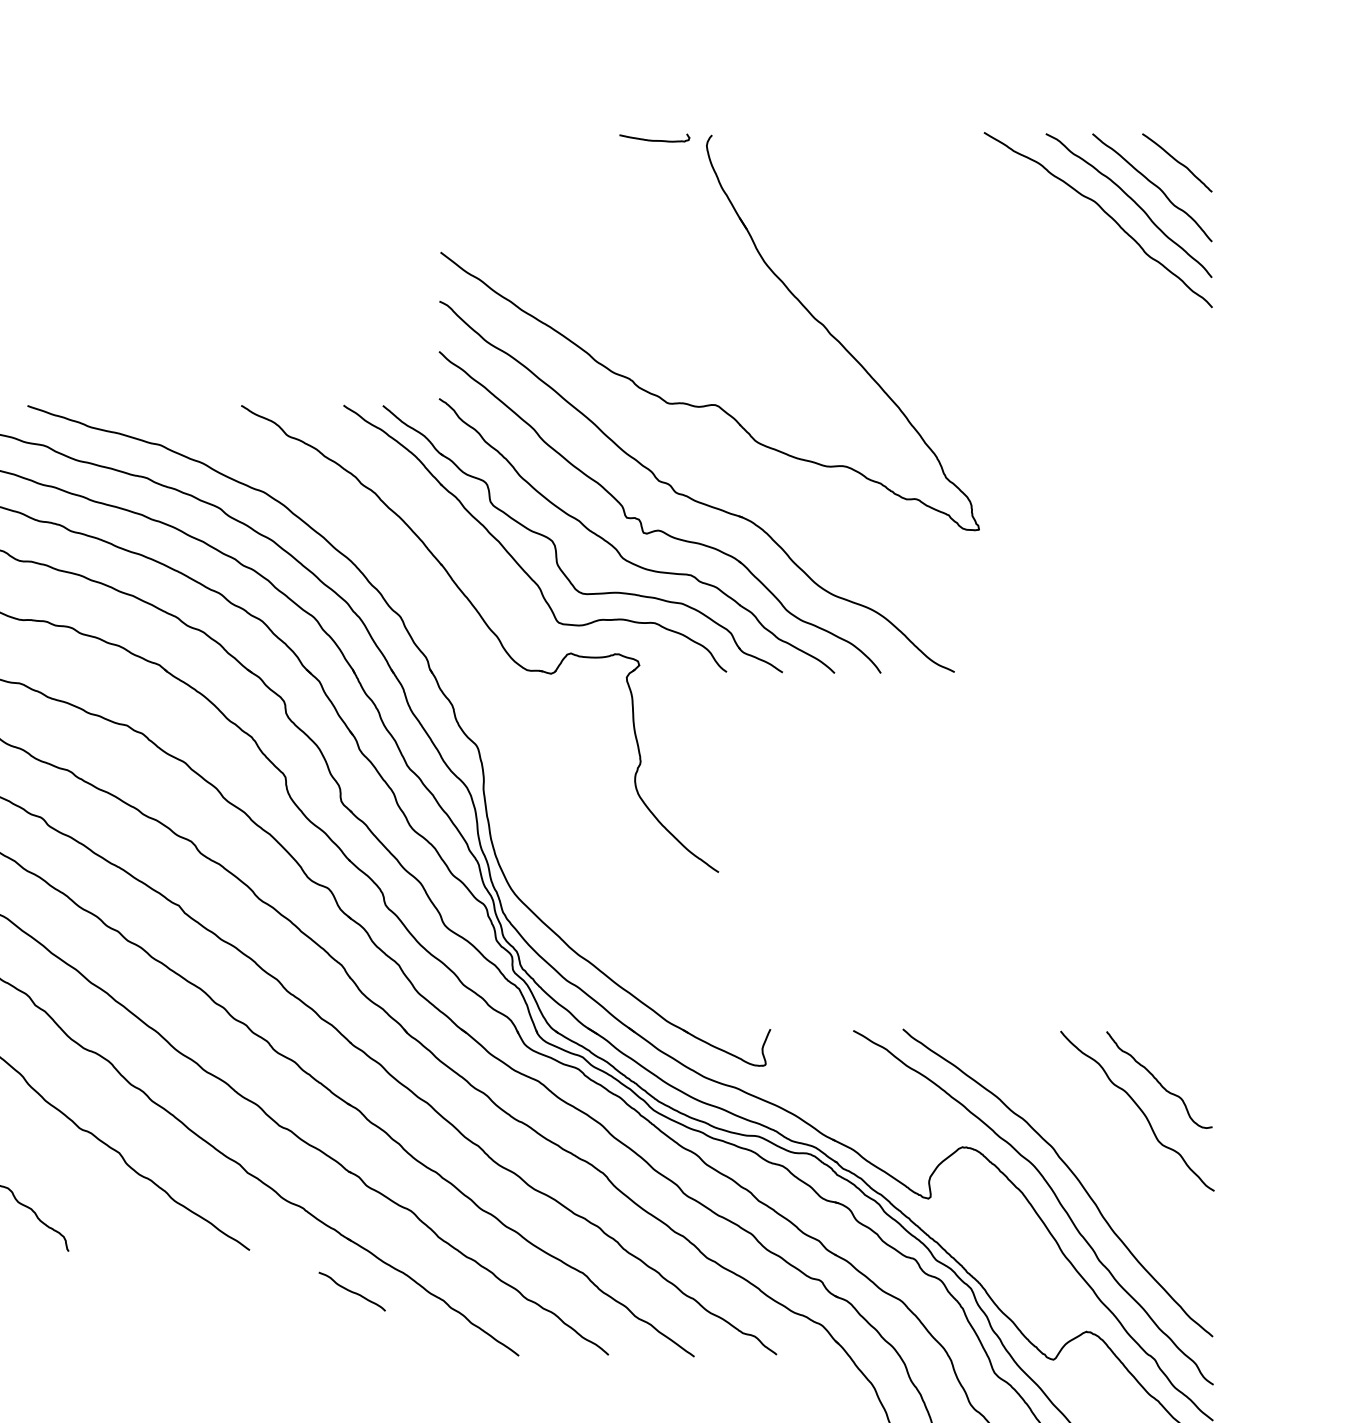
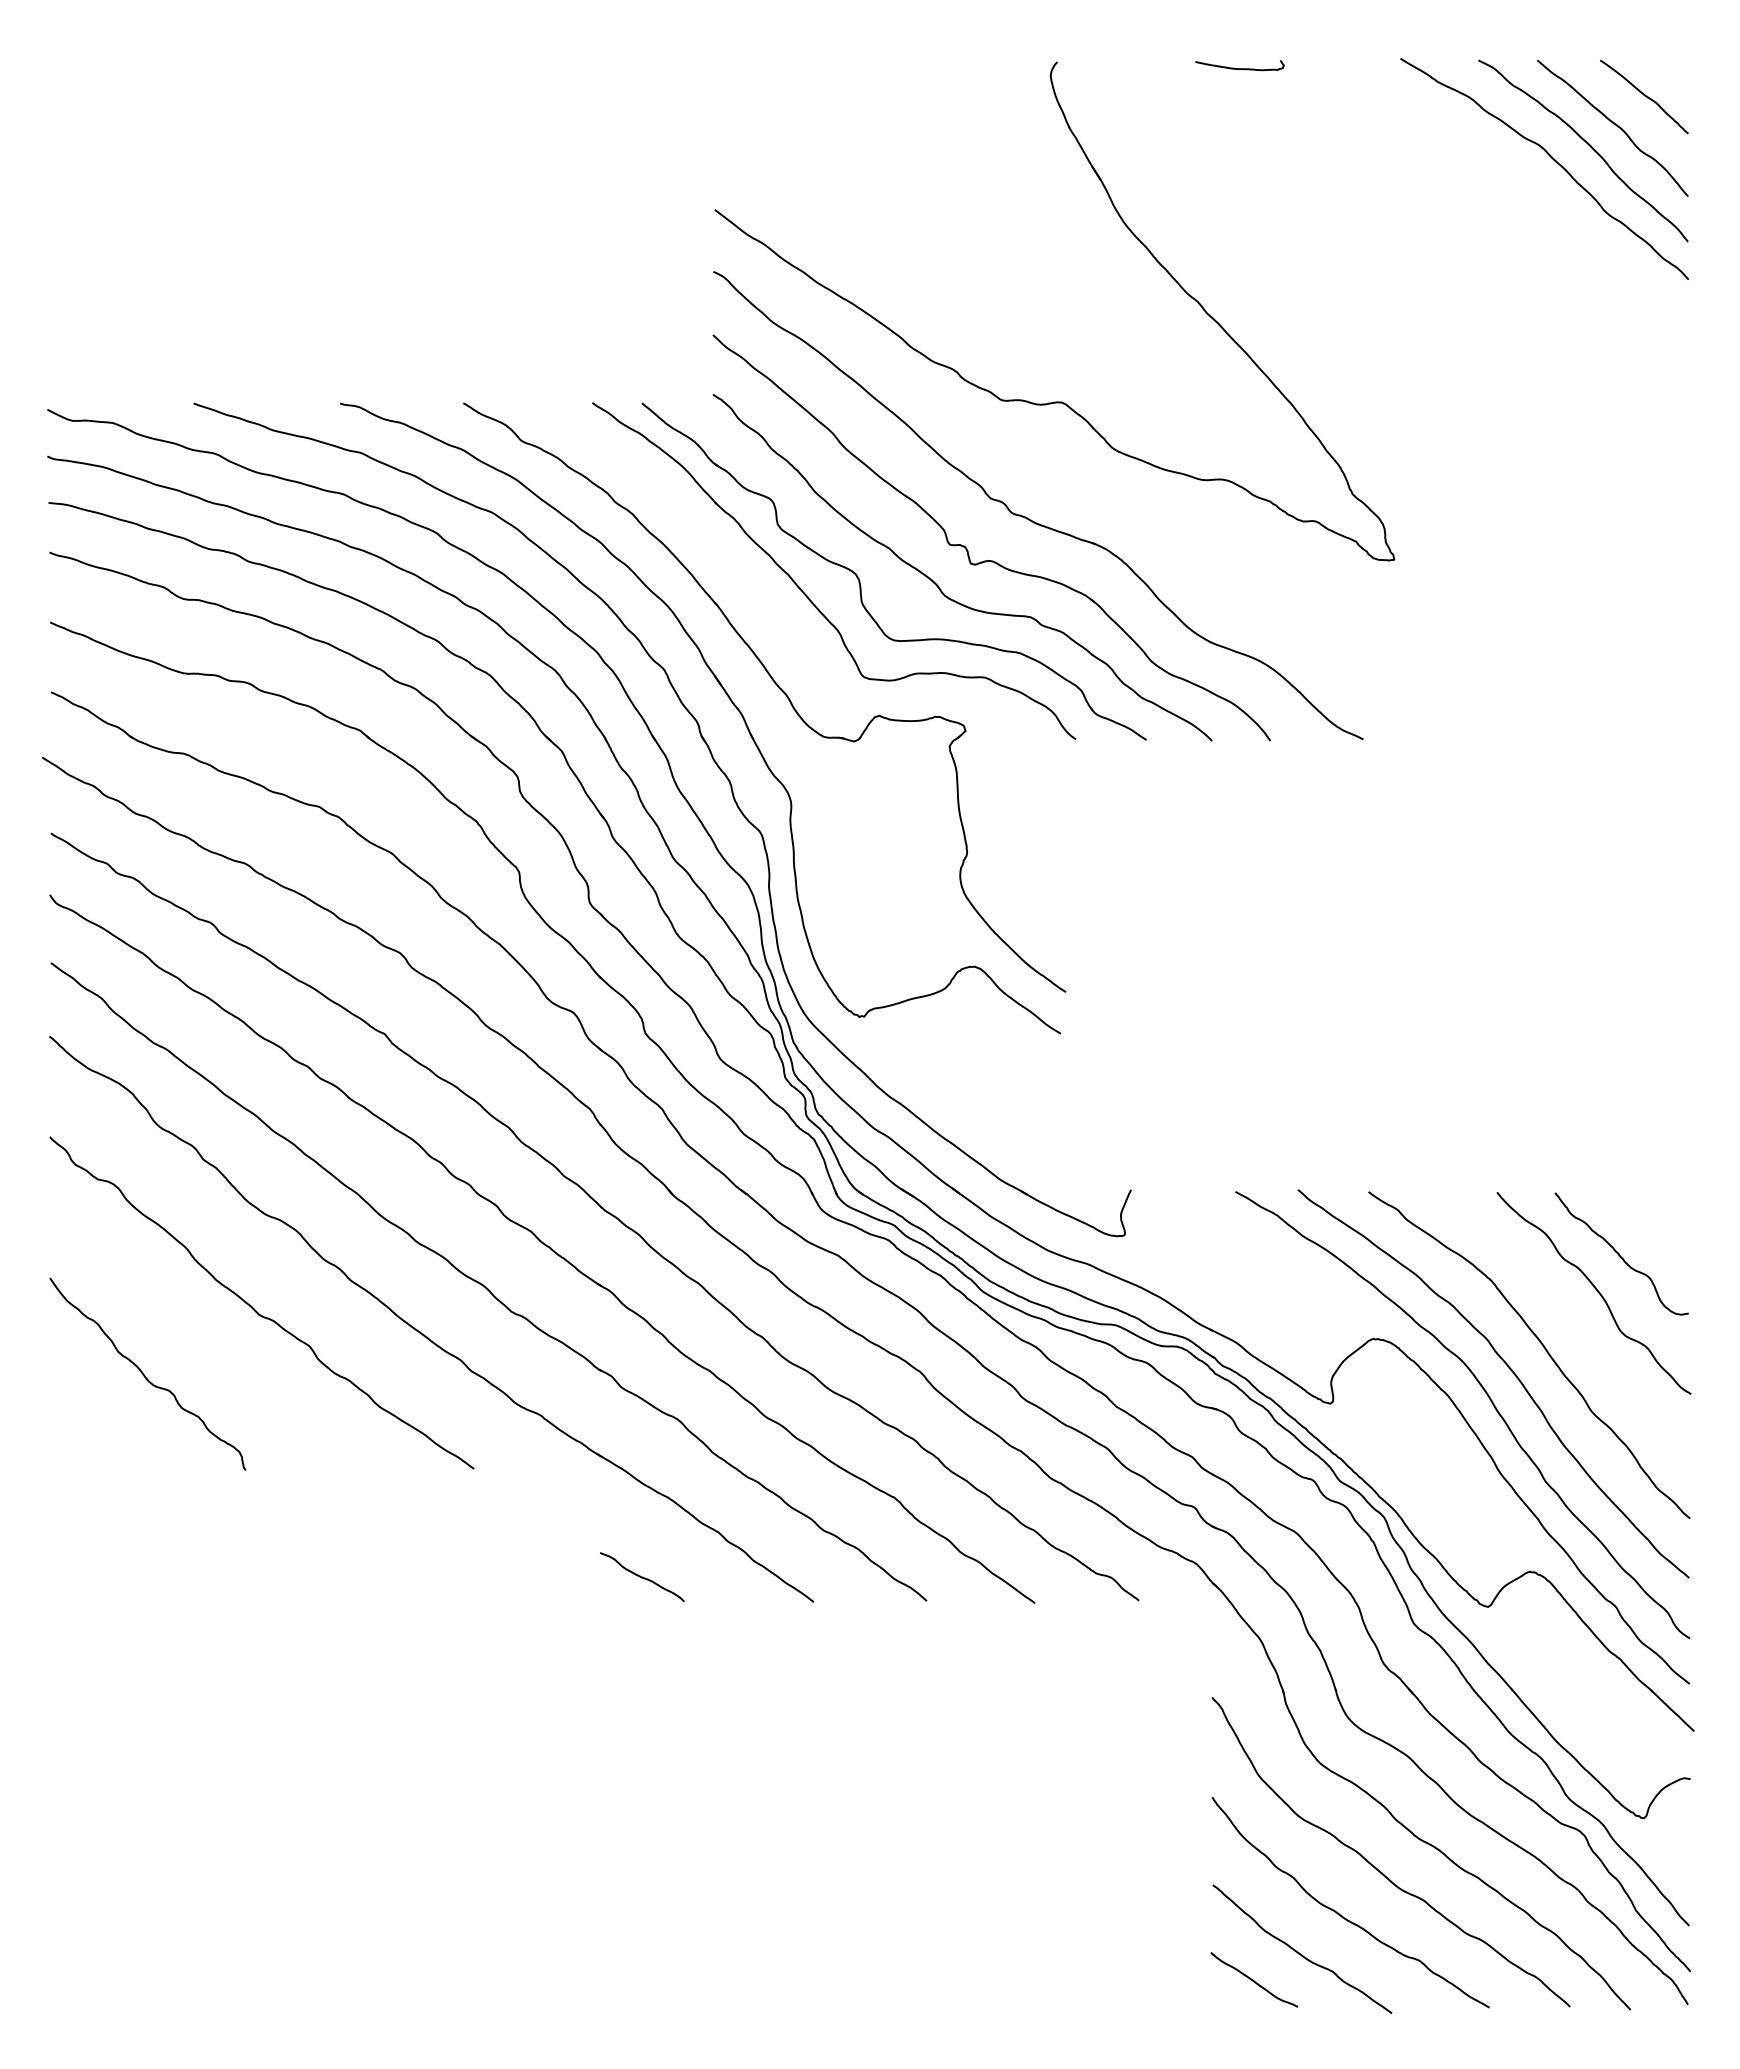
curve: (654, 140) -> (1239, 68), moved
part: (451, 639) -> (728, 698), added
curve: (1096, 1153) -> (1542, 1346), added
curve: (352, 1292) -> (642, 1577), moved

